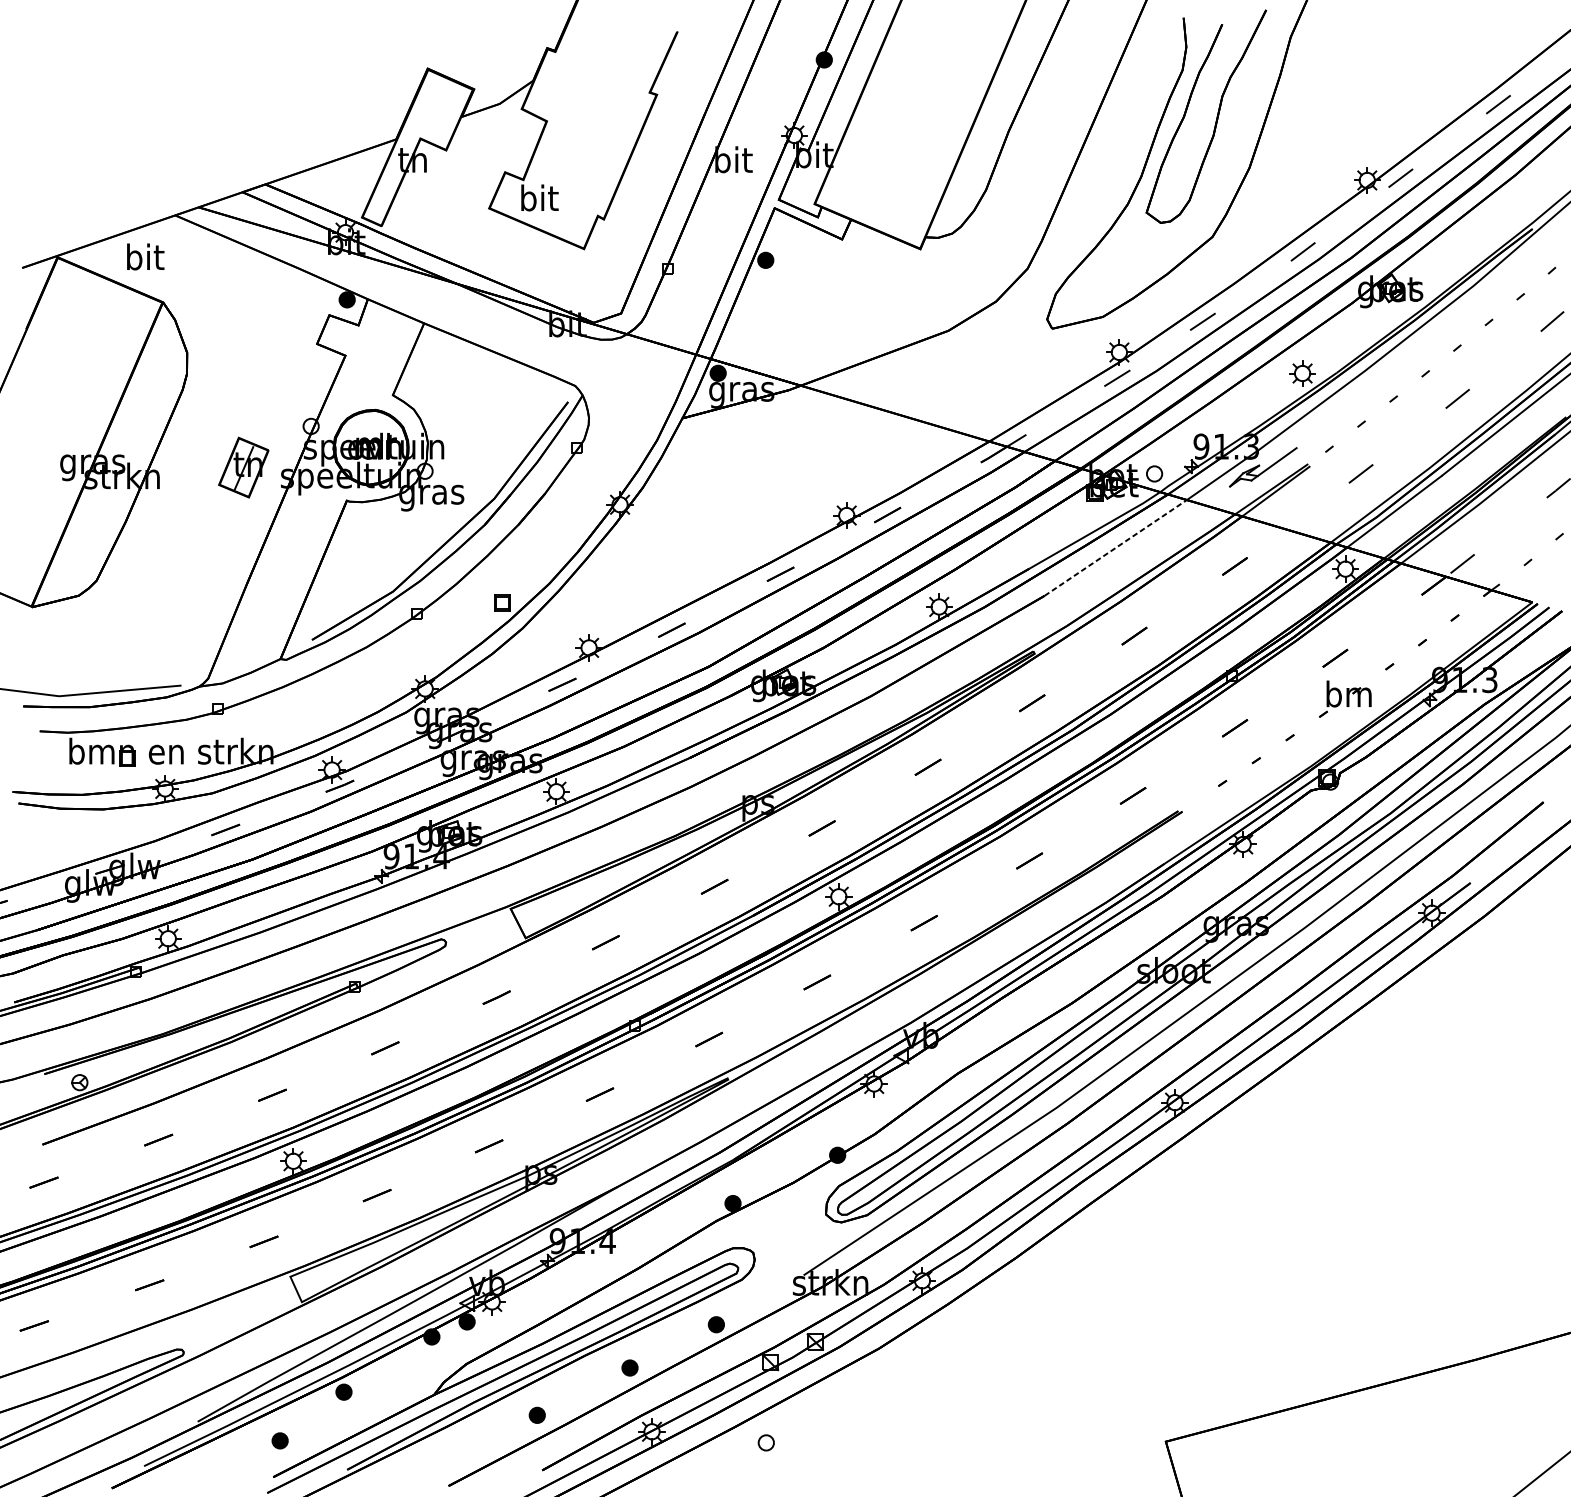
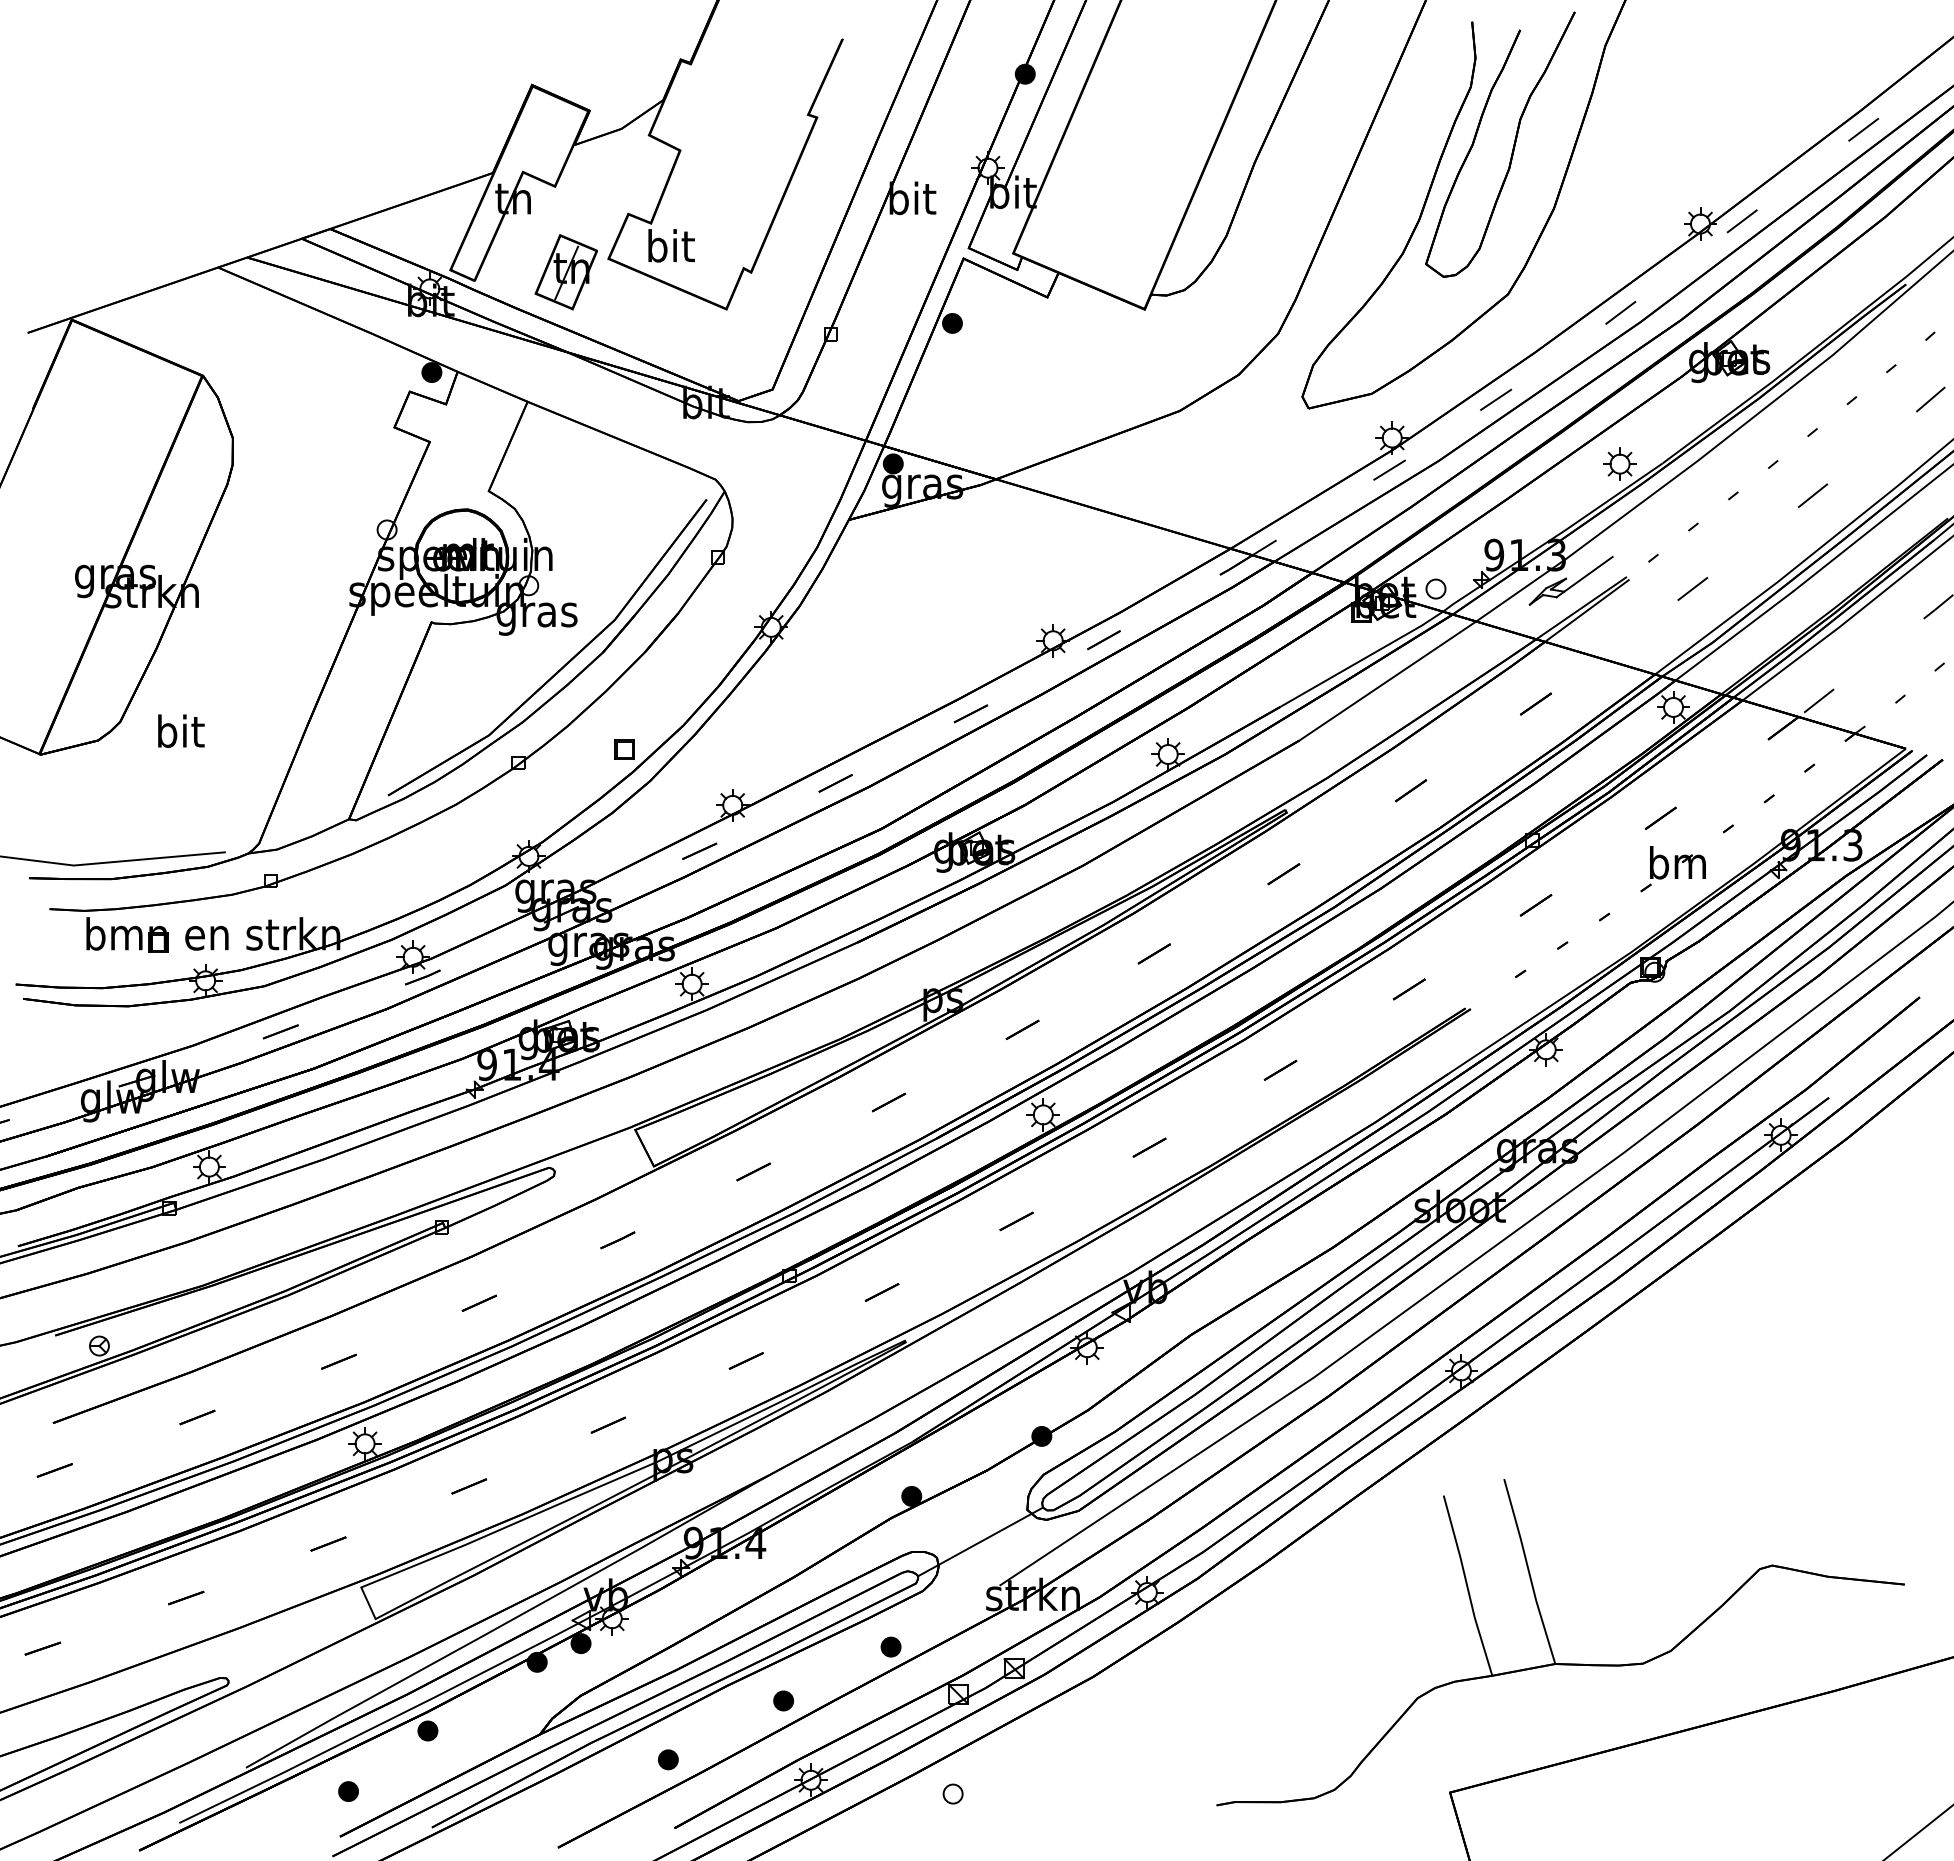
text: (145, 256) -> (181, 730), moved
part: (243, 467) -> (565, 272), moved
line: (1115, 548) -> (1387, 681), dashed -> solid
line: (788, 1239) -> (980, 1541), added
part: (1246, 1321) -> (1550, 1643), added

